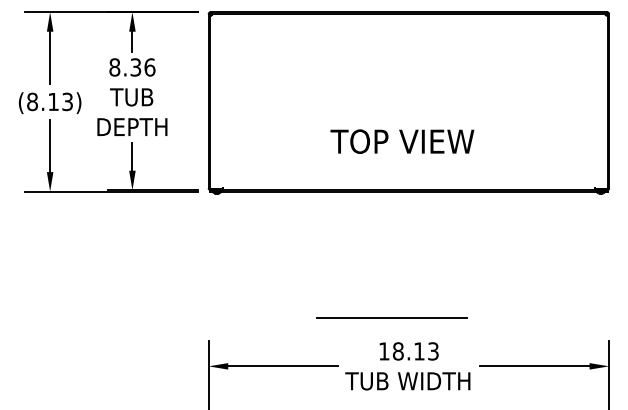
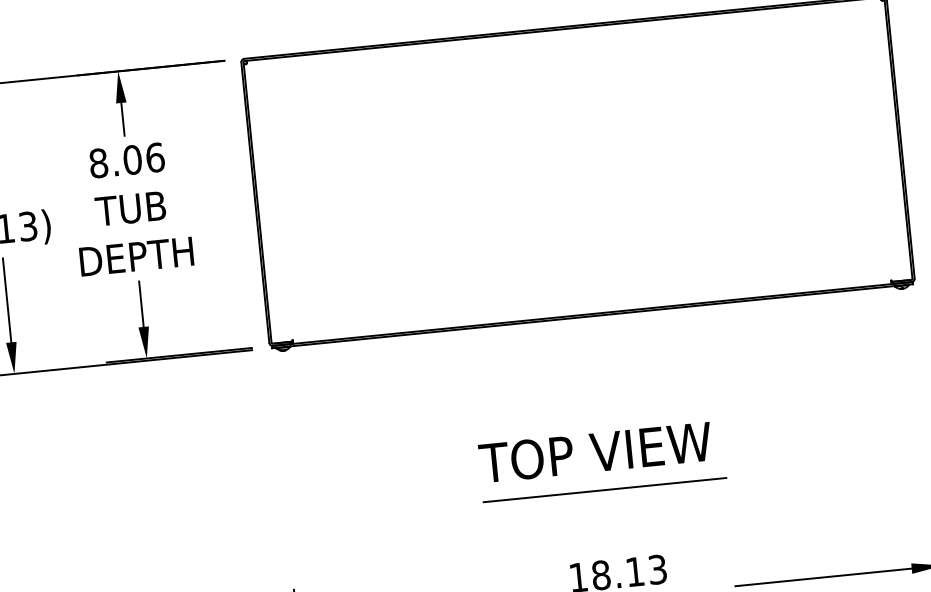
text: (135, 67) -> (132, 160), 8.36 -> 8.06
text: (402, 141) -> (595, 452), moved
line: (391, 317) -> (604, 488), moved

